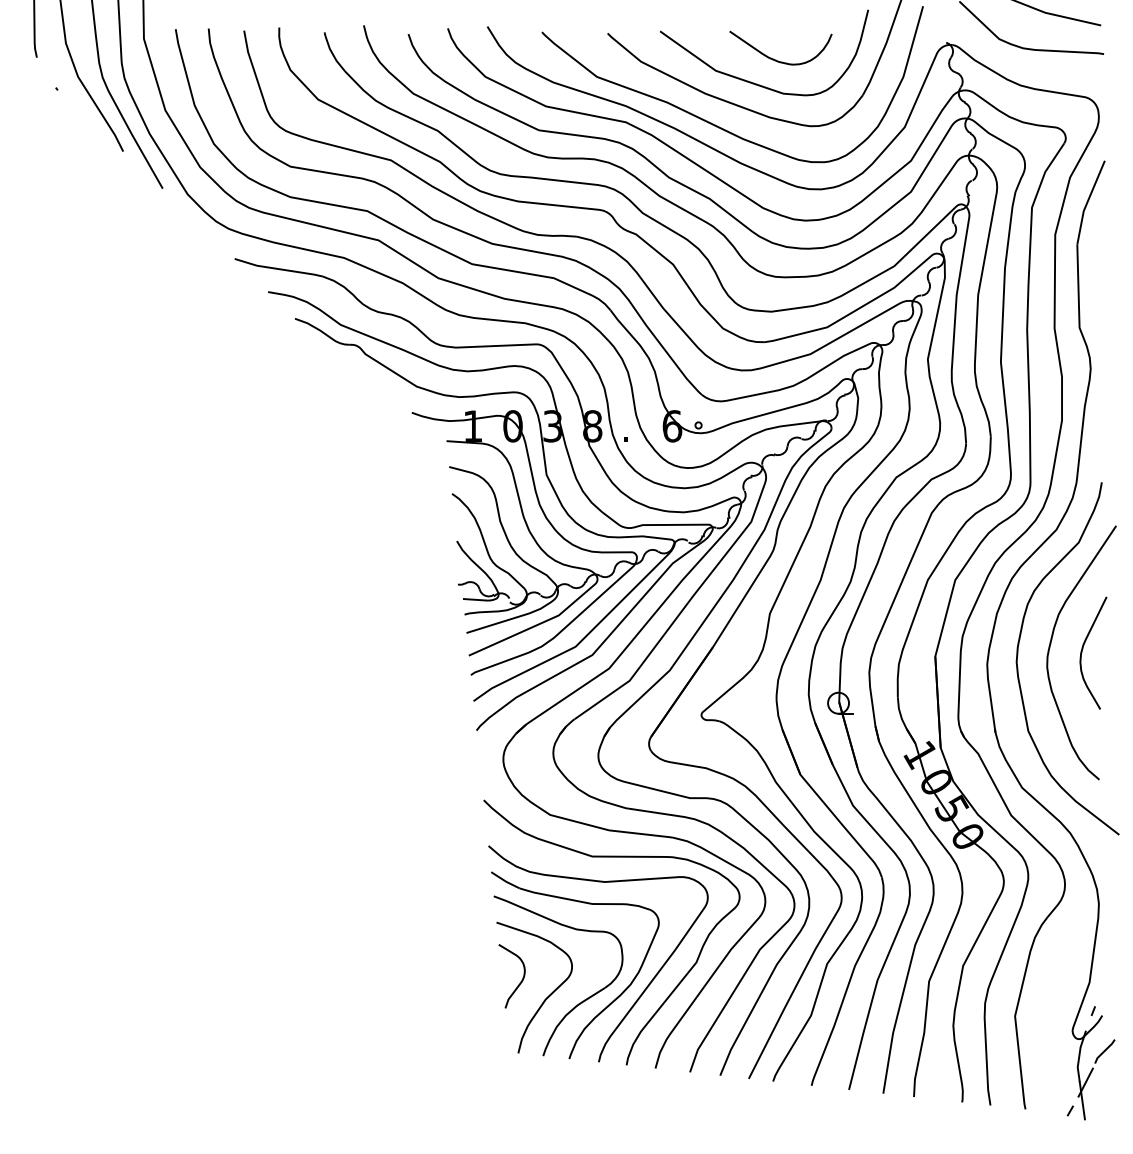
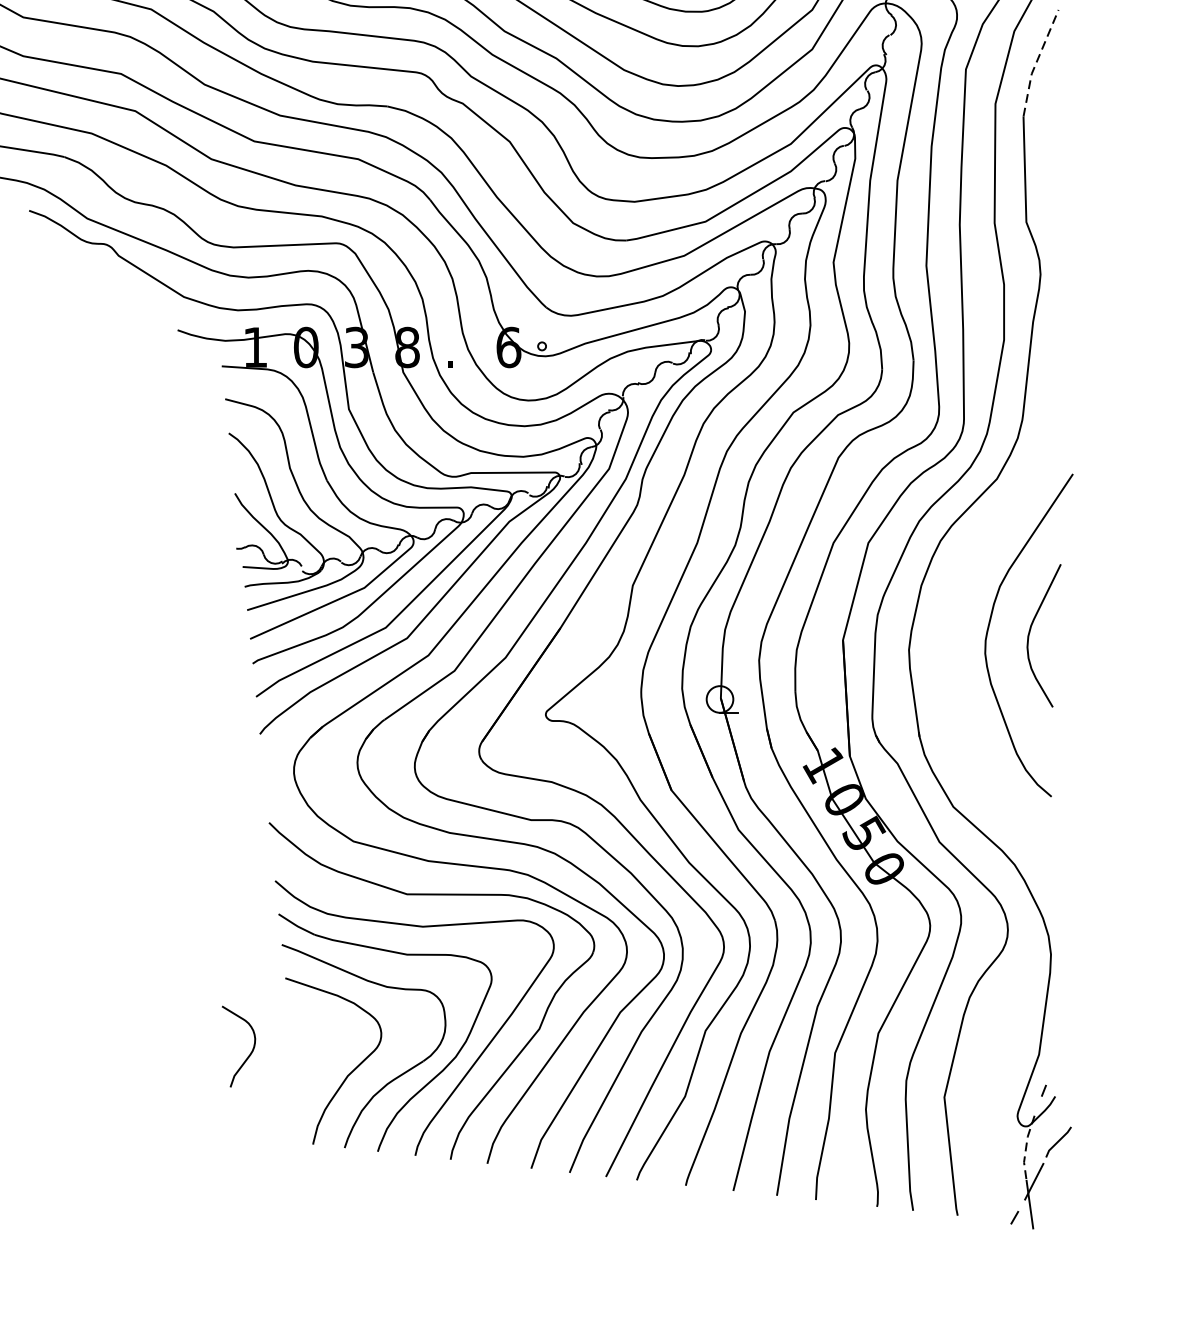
line: (1087, 201) -> (1036, 61), solid -> dashed
curve: (1018, 655) -> (948, 638), removed
curve: (520, 981) -> (249, 1053), moved
line: (1079, 1055) -> (1026, 1147), solid -> dashed

